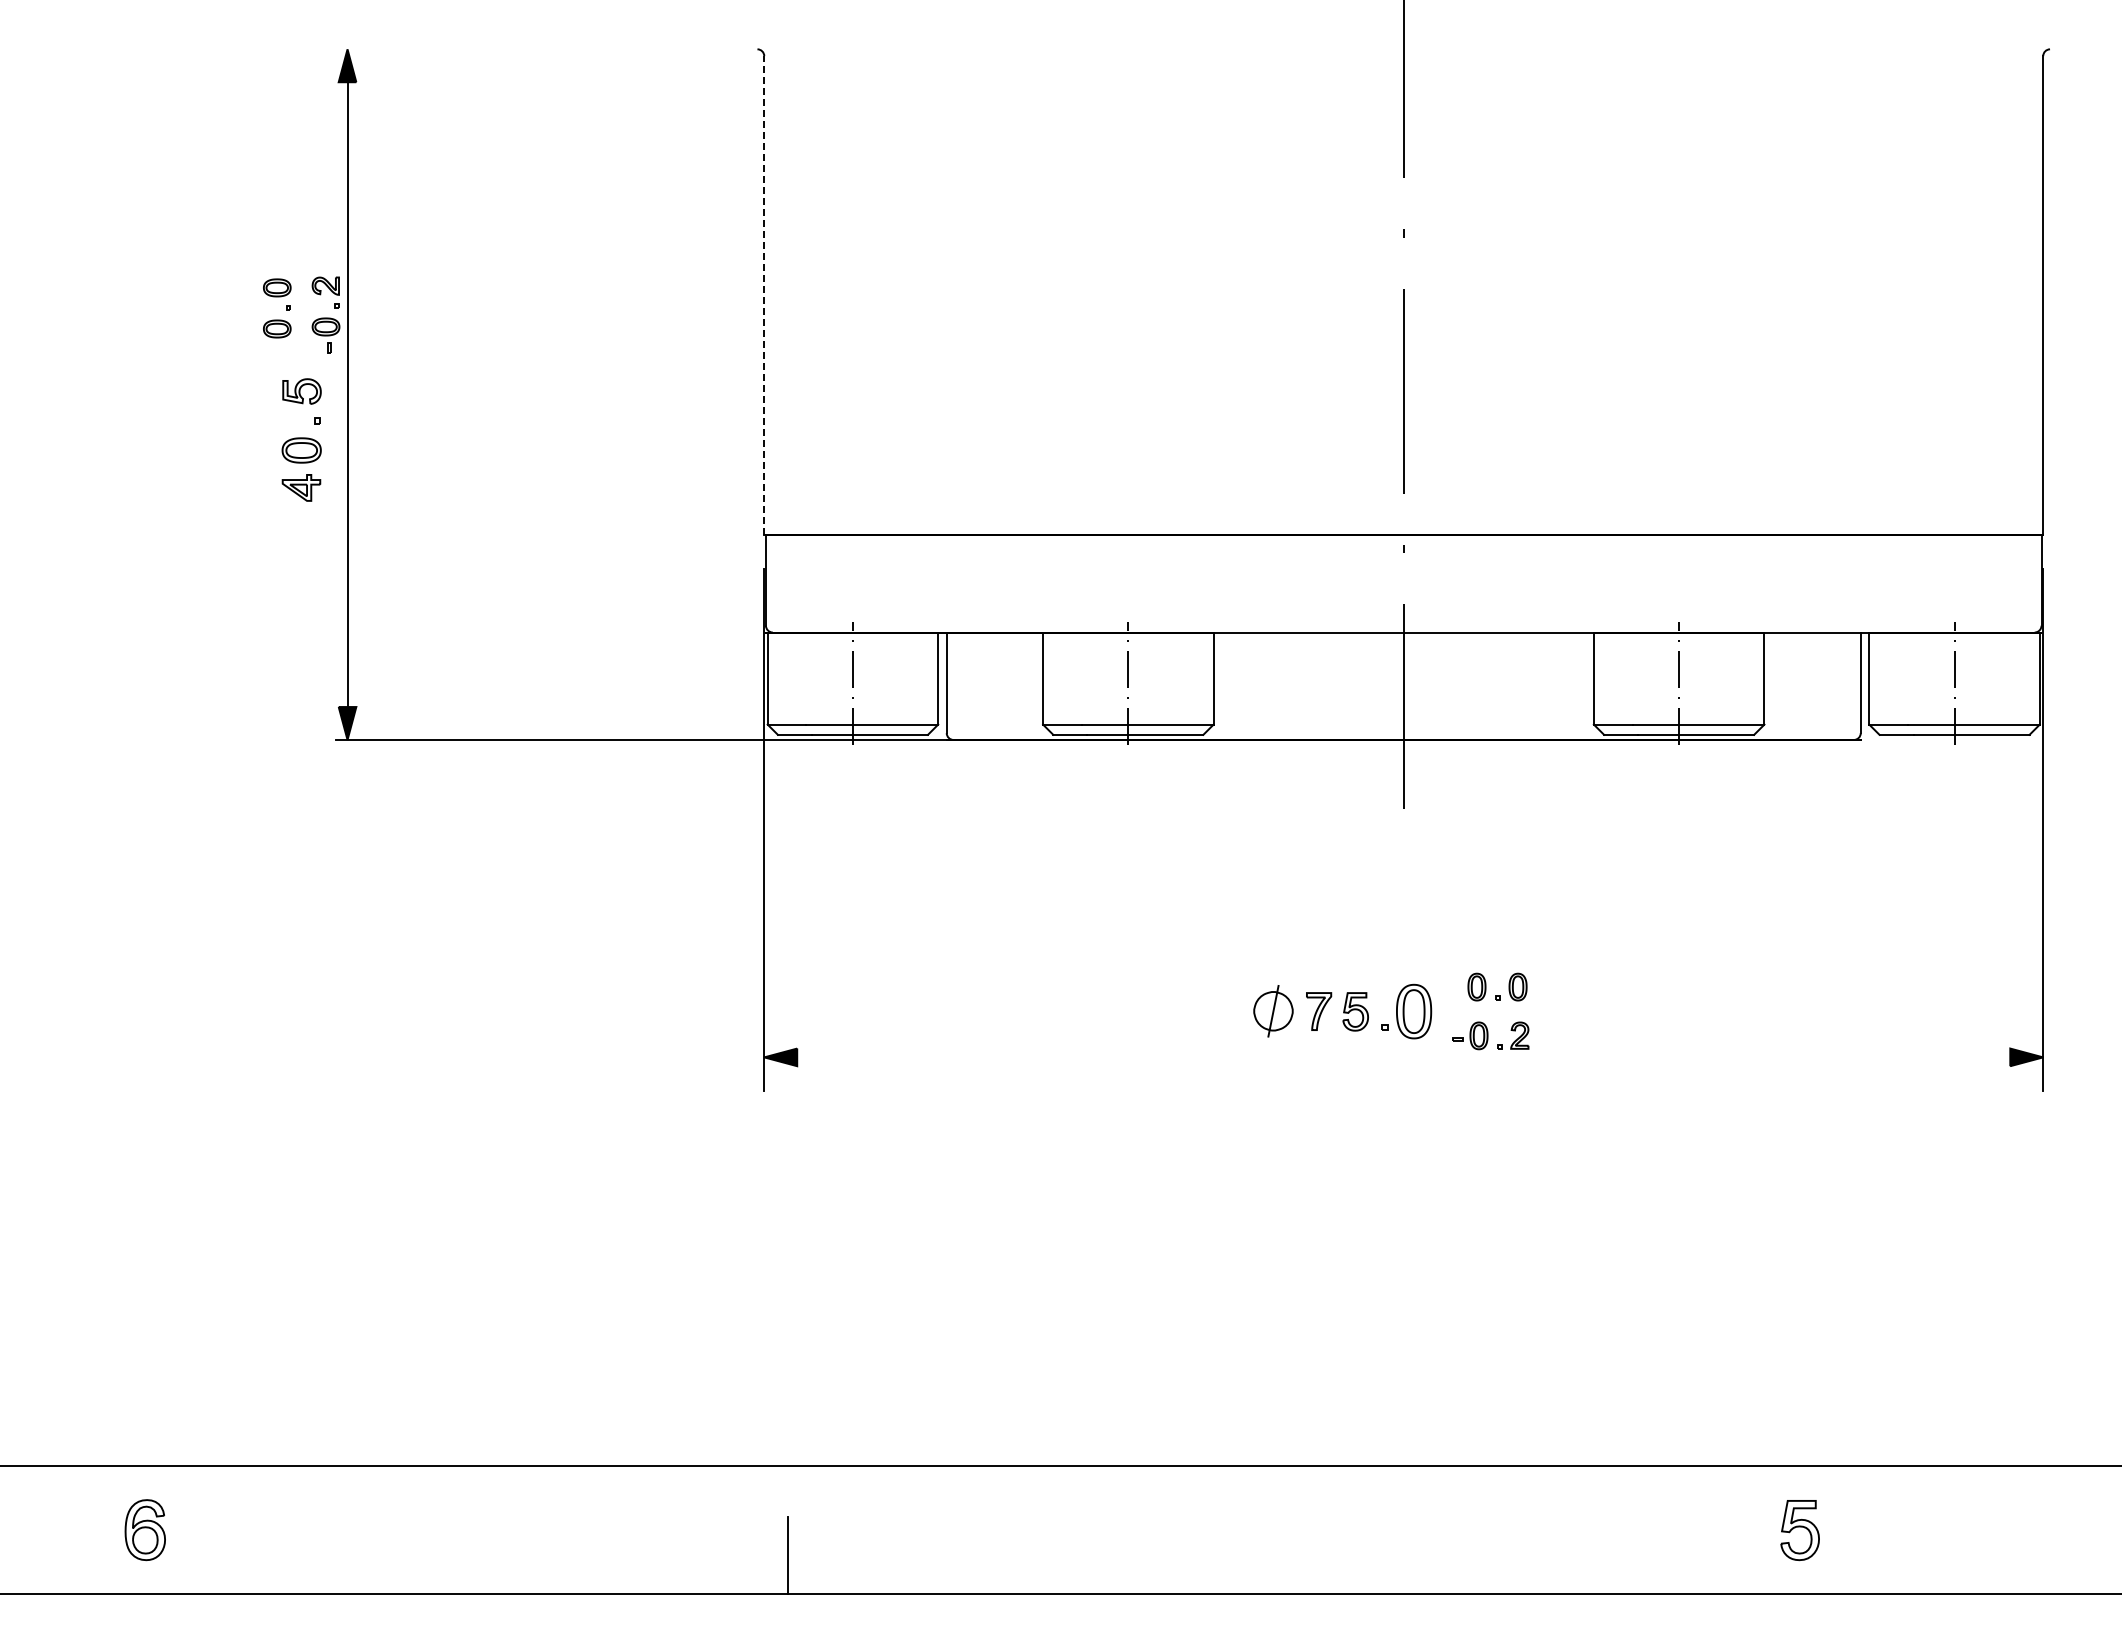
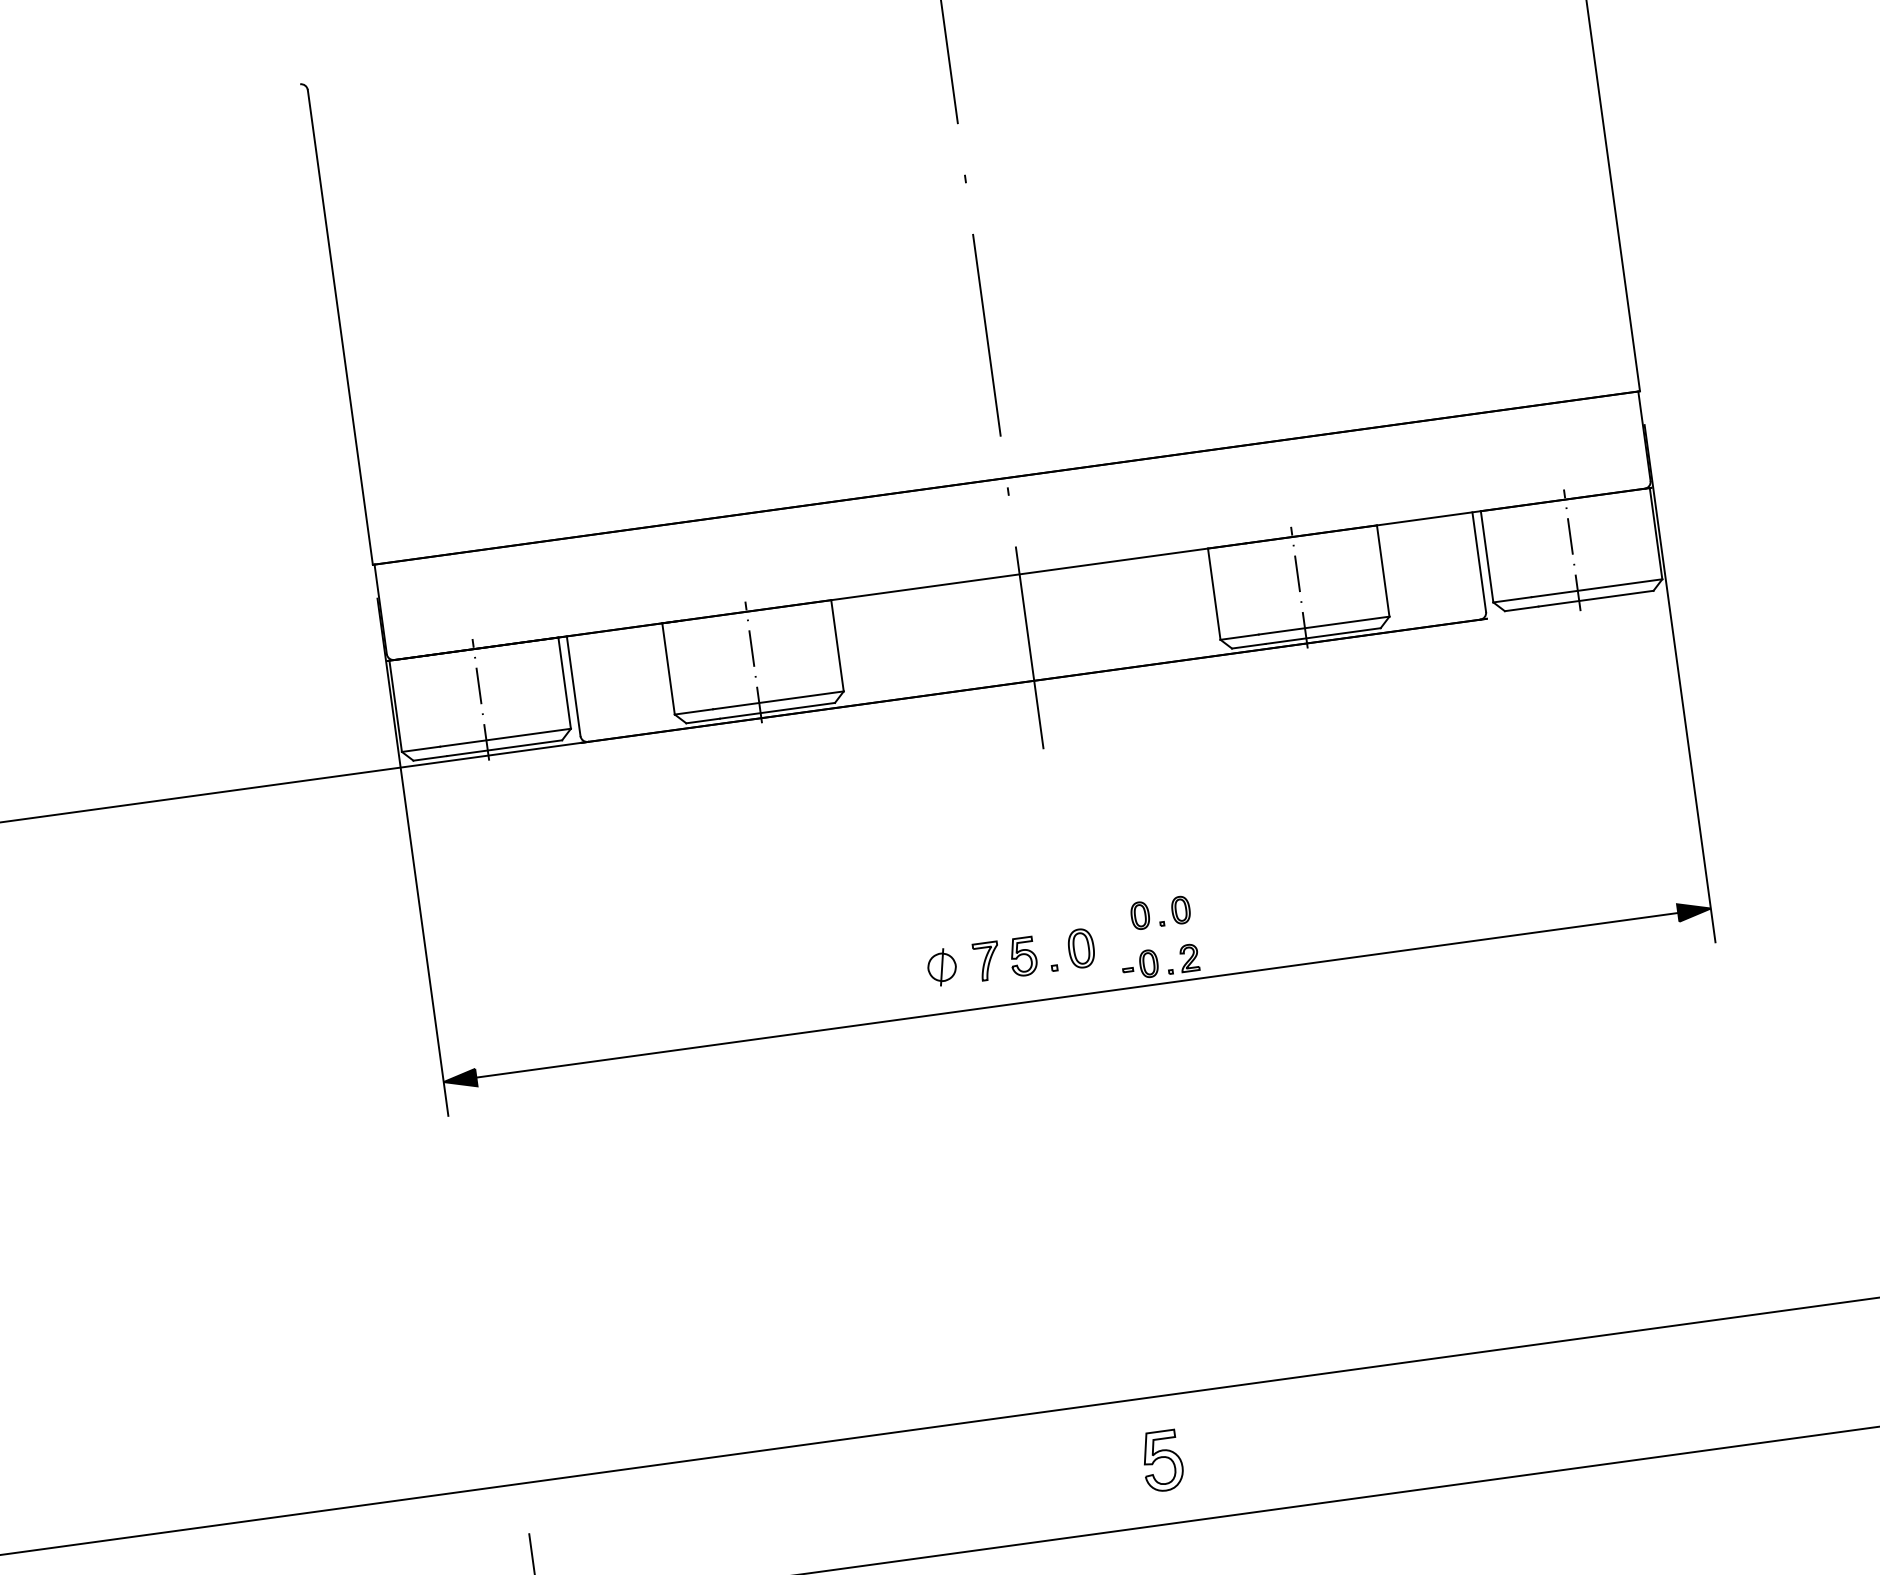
line: (764, 295) -> (340, 327), dashed -> solid
part: (1273, 1011) -> (942, 967), size x0.71
part: (1414, 1011) -> (1081, 948), size x0.71
line: (1403, 1057) -> (1077, 995), added
part: (1799, 1530) -> (1162, 1461), moved

